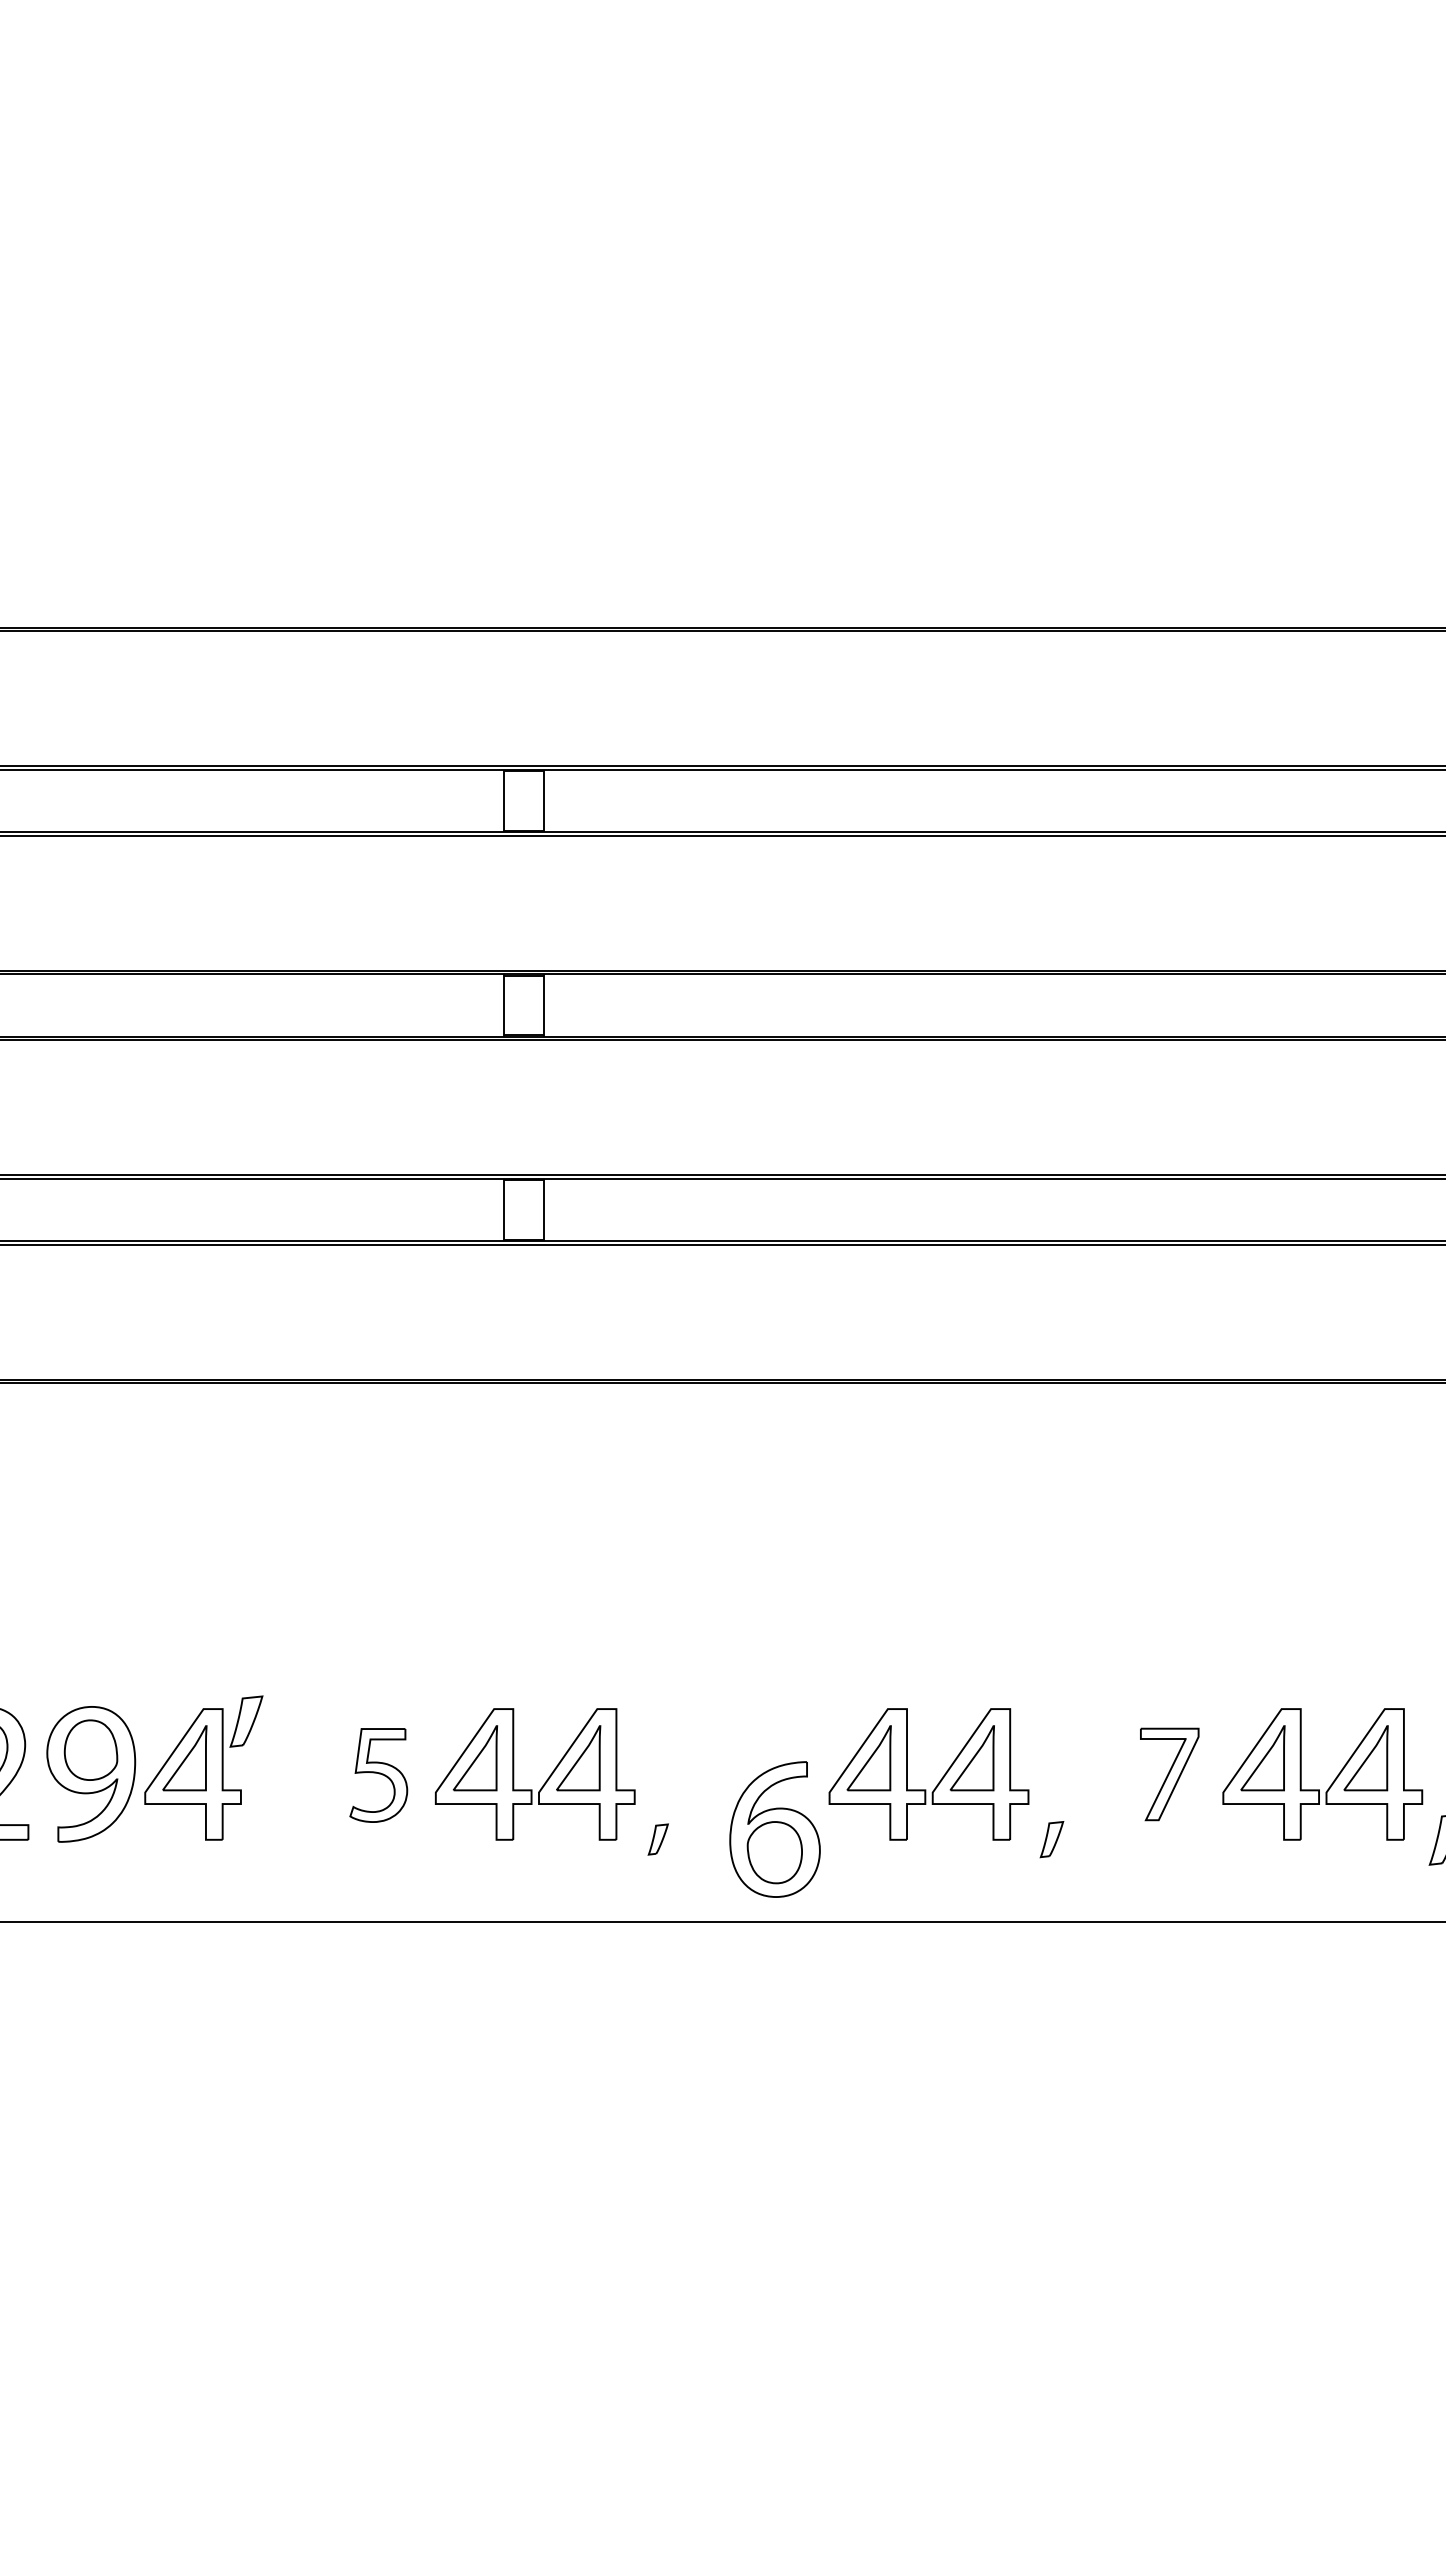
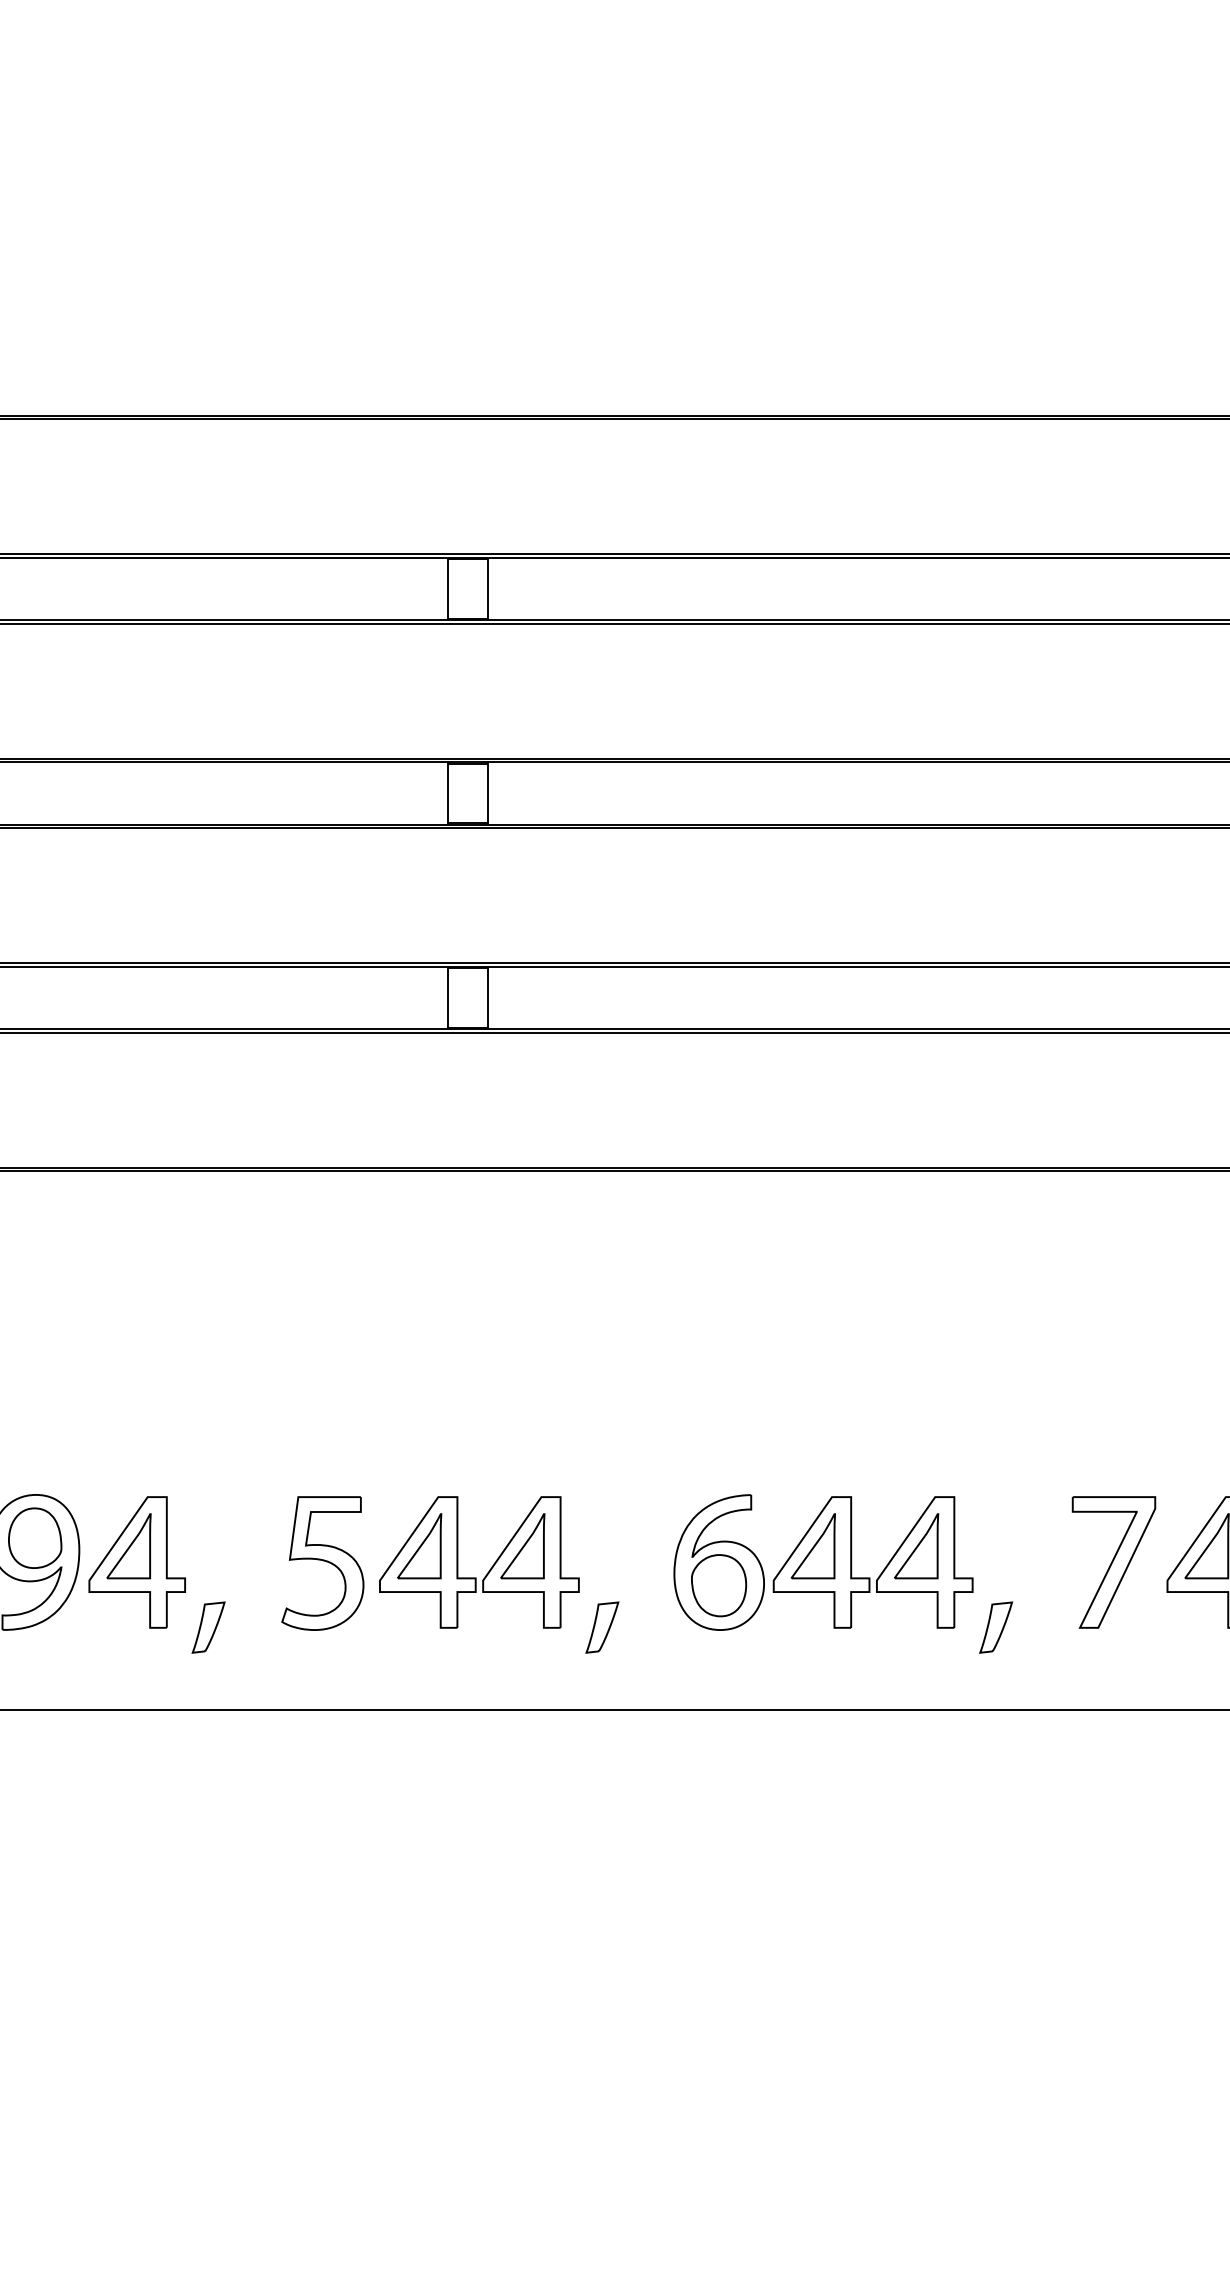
part: (246, 1721) -> (208, 1627), moved
part: (1169, 1774) -> (1113, 1562), size x1.43
part: (378, 1775) -> (322, 1563), size x1.43
part: (774, 1829) -> (718, 1562), moved
part: (658, 1839) -> (602, 1627), size x1.67
part: (1051, 1839) -> (995, 1627), size x1.43

